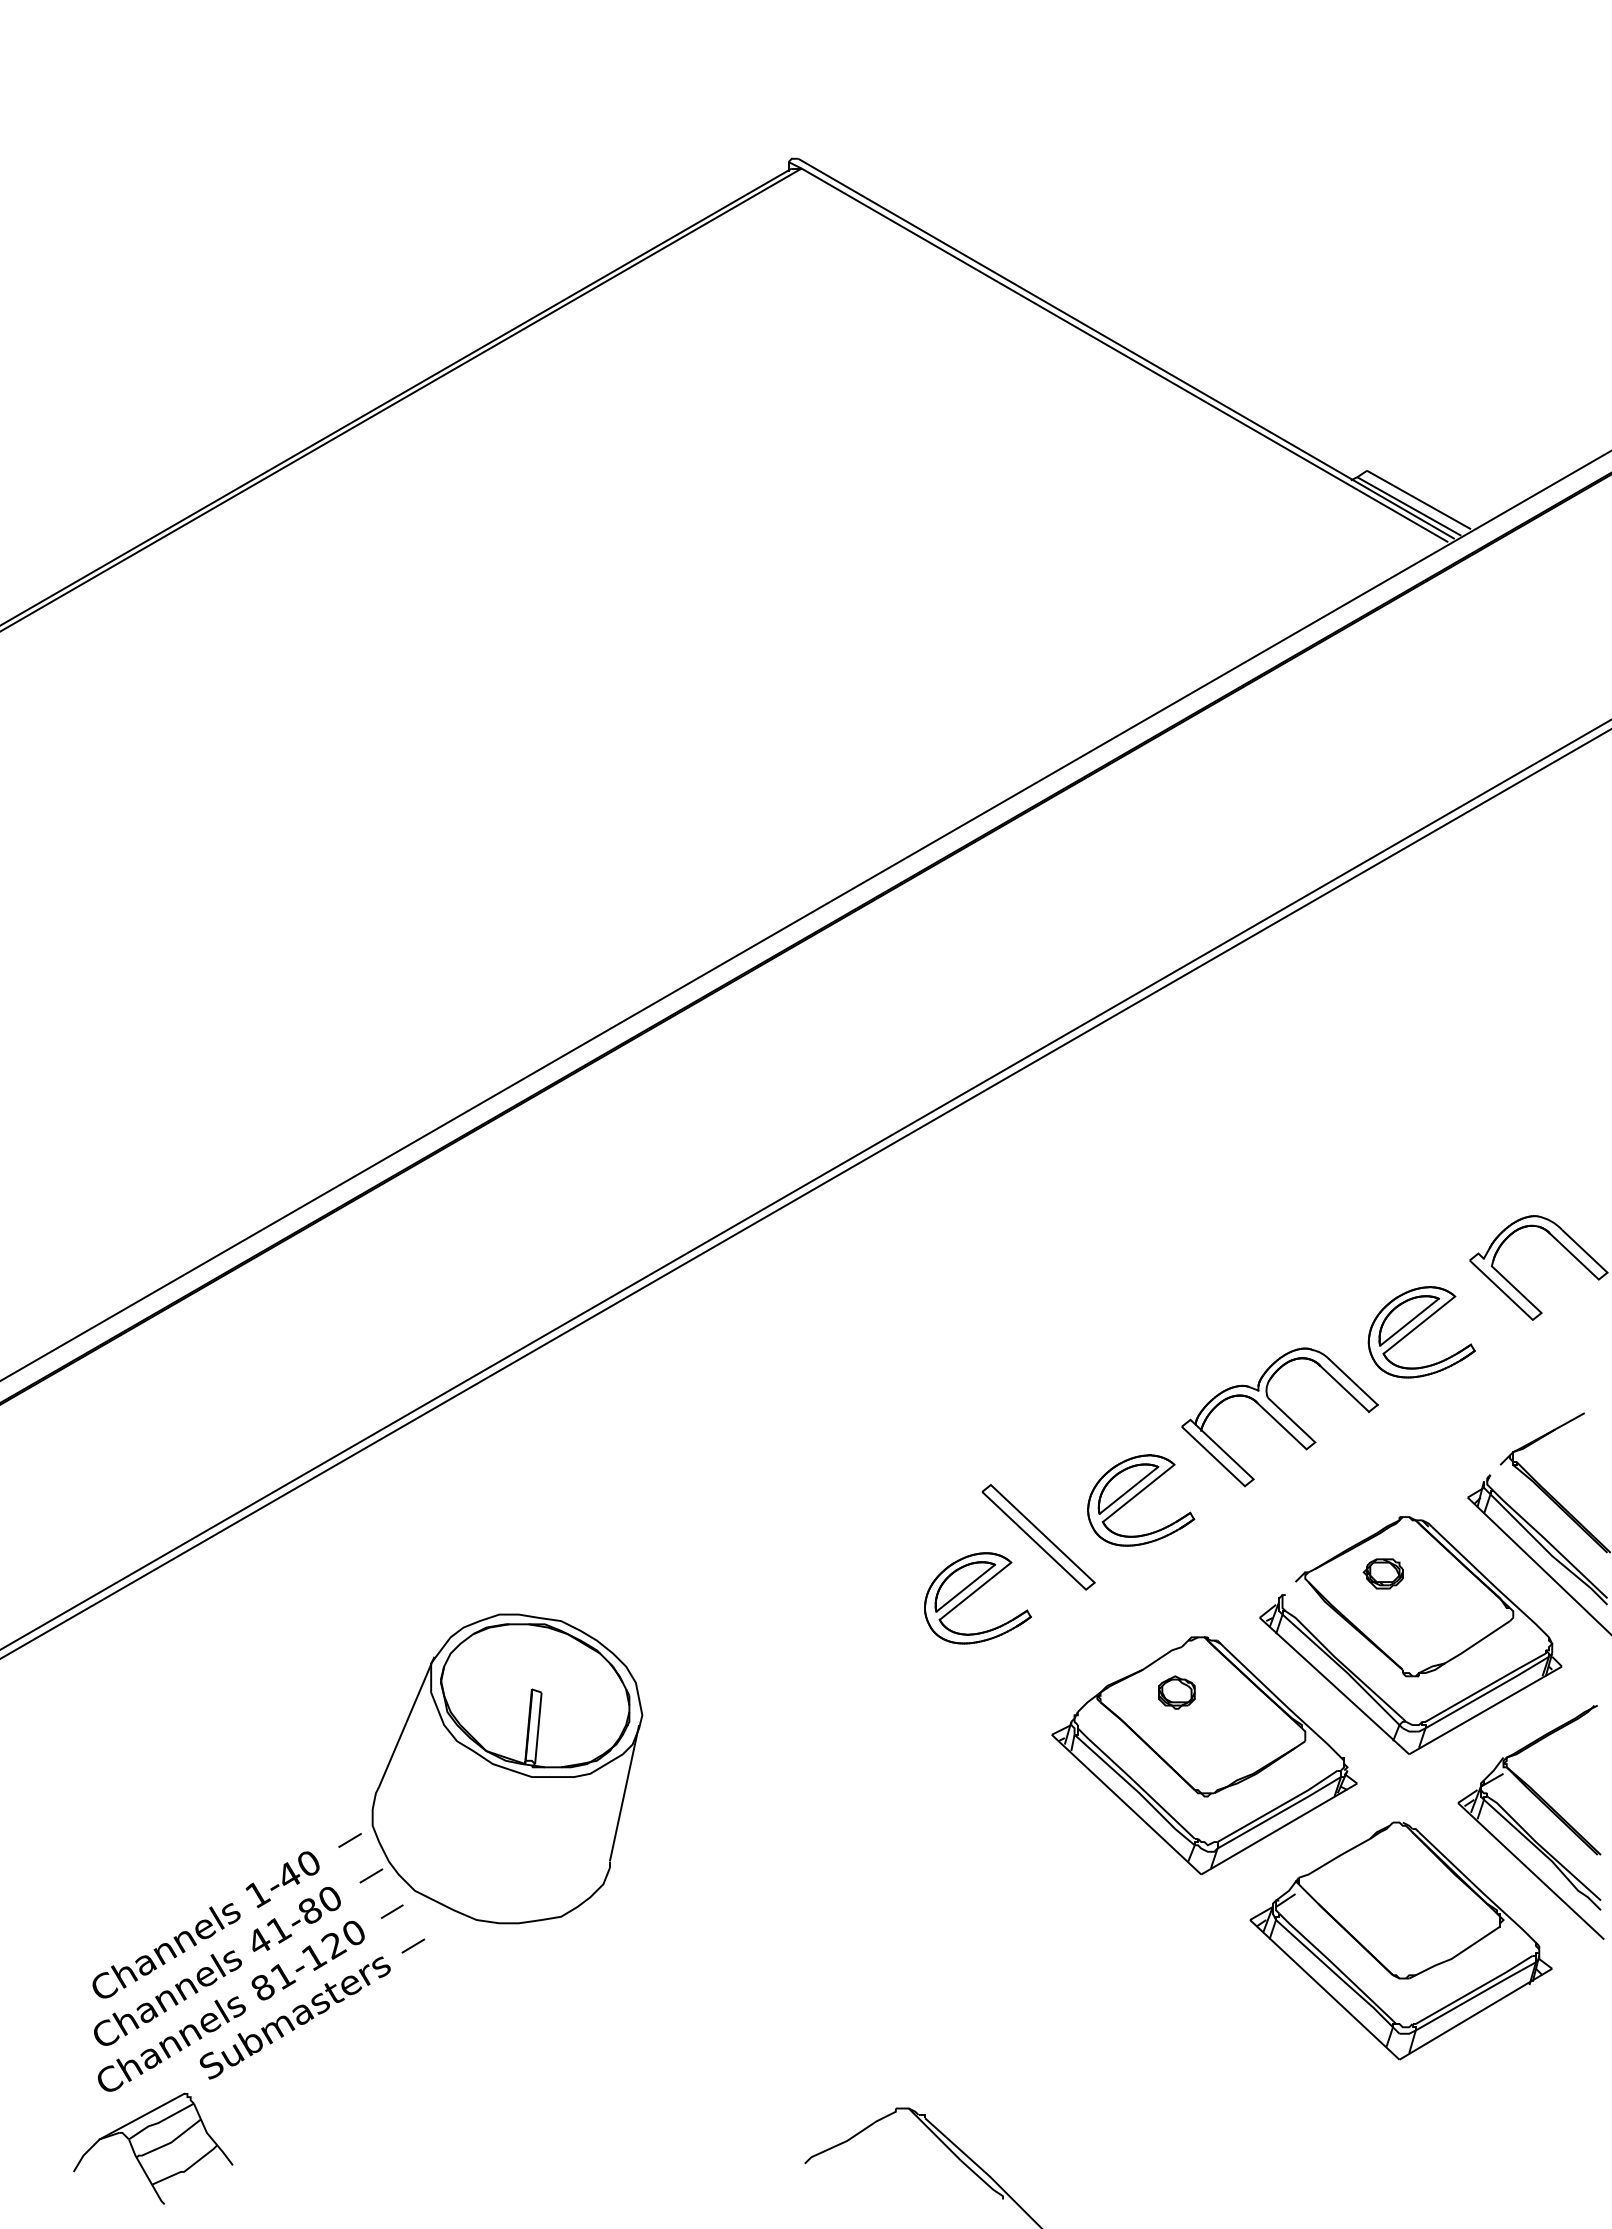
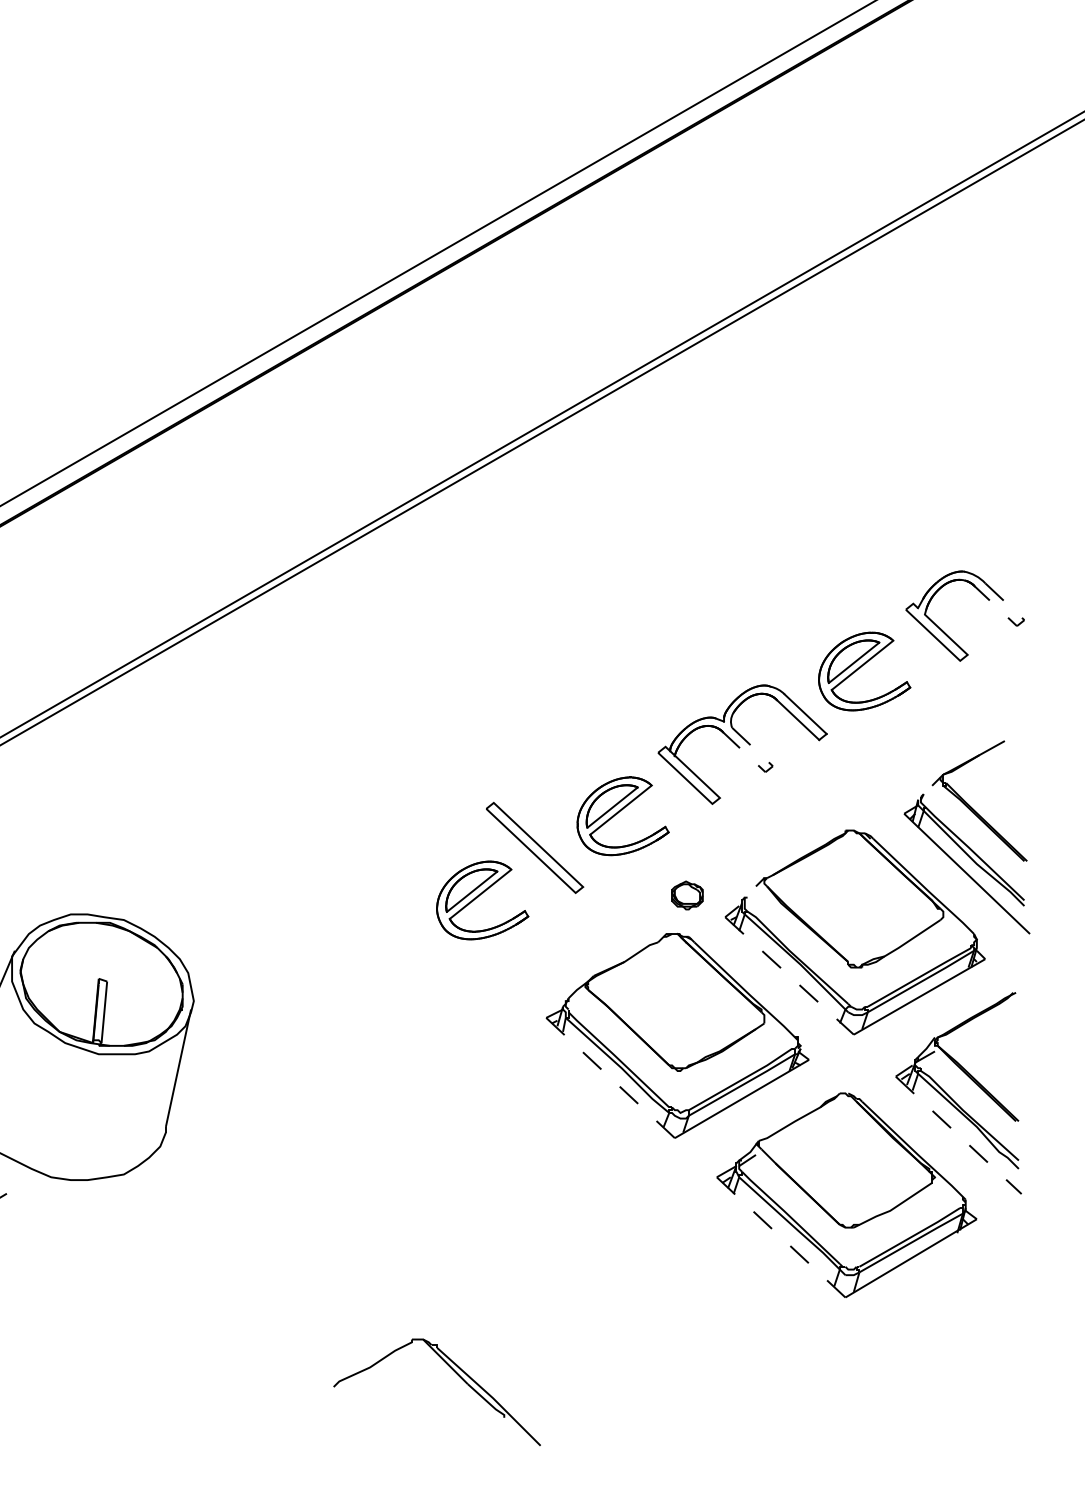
line: (1601, 1277) -> (1019, 624), solid -> dashed
line: (1310, 1446) -> (768, 769), solid -> dashed
part: (1382, 1573) -> (830, 879), removed
line: (1334, 1686) -> (789, 976), solid -> dashed
part: (1176, 1692) -> (687, 895), moved
line: (1126, 1805) -> (610, 1078), solid -> dashed
line: (1531, 1871) -> (959, 1135), solid -> dashed
line: (1325, 1990) -> (781, 1237), solid -> dashed

